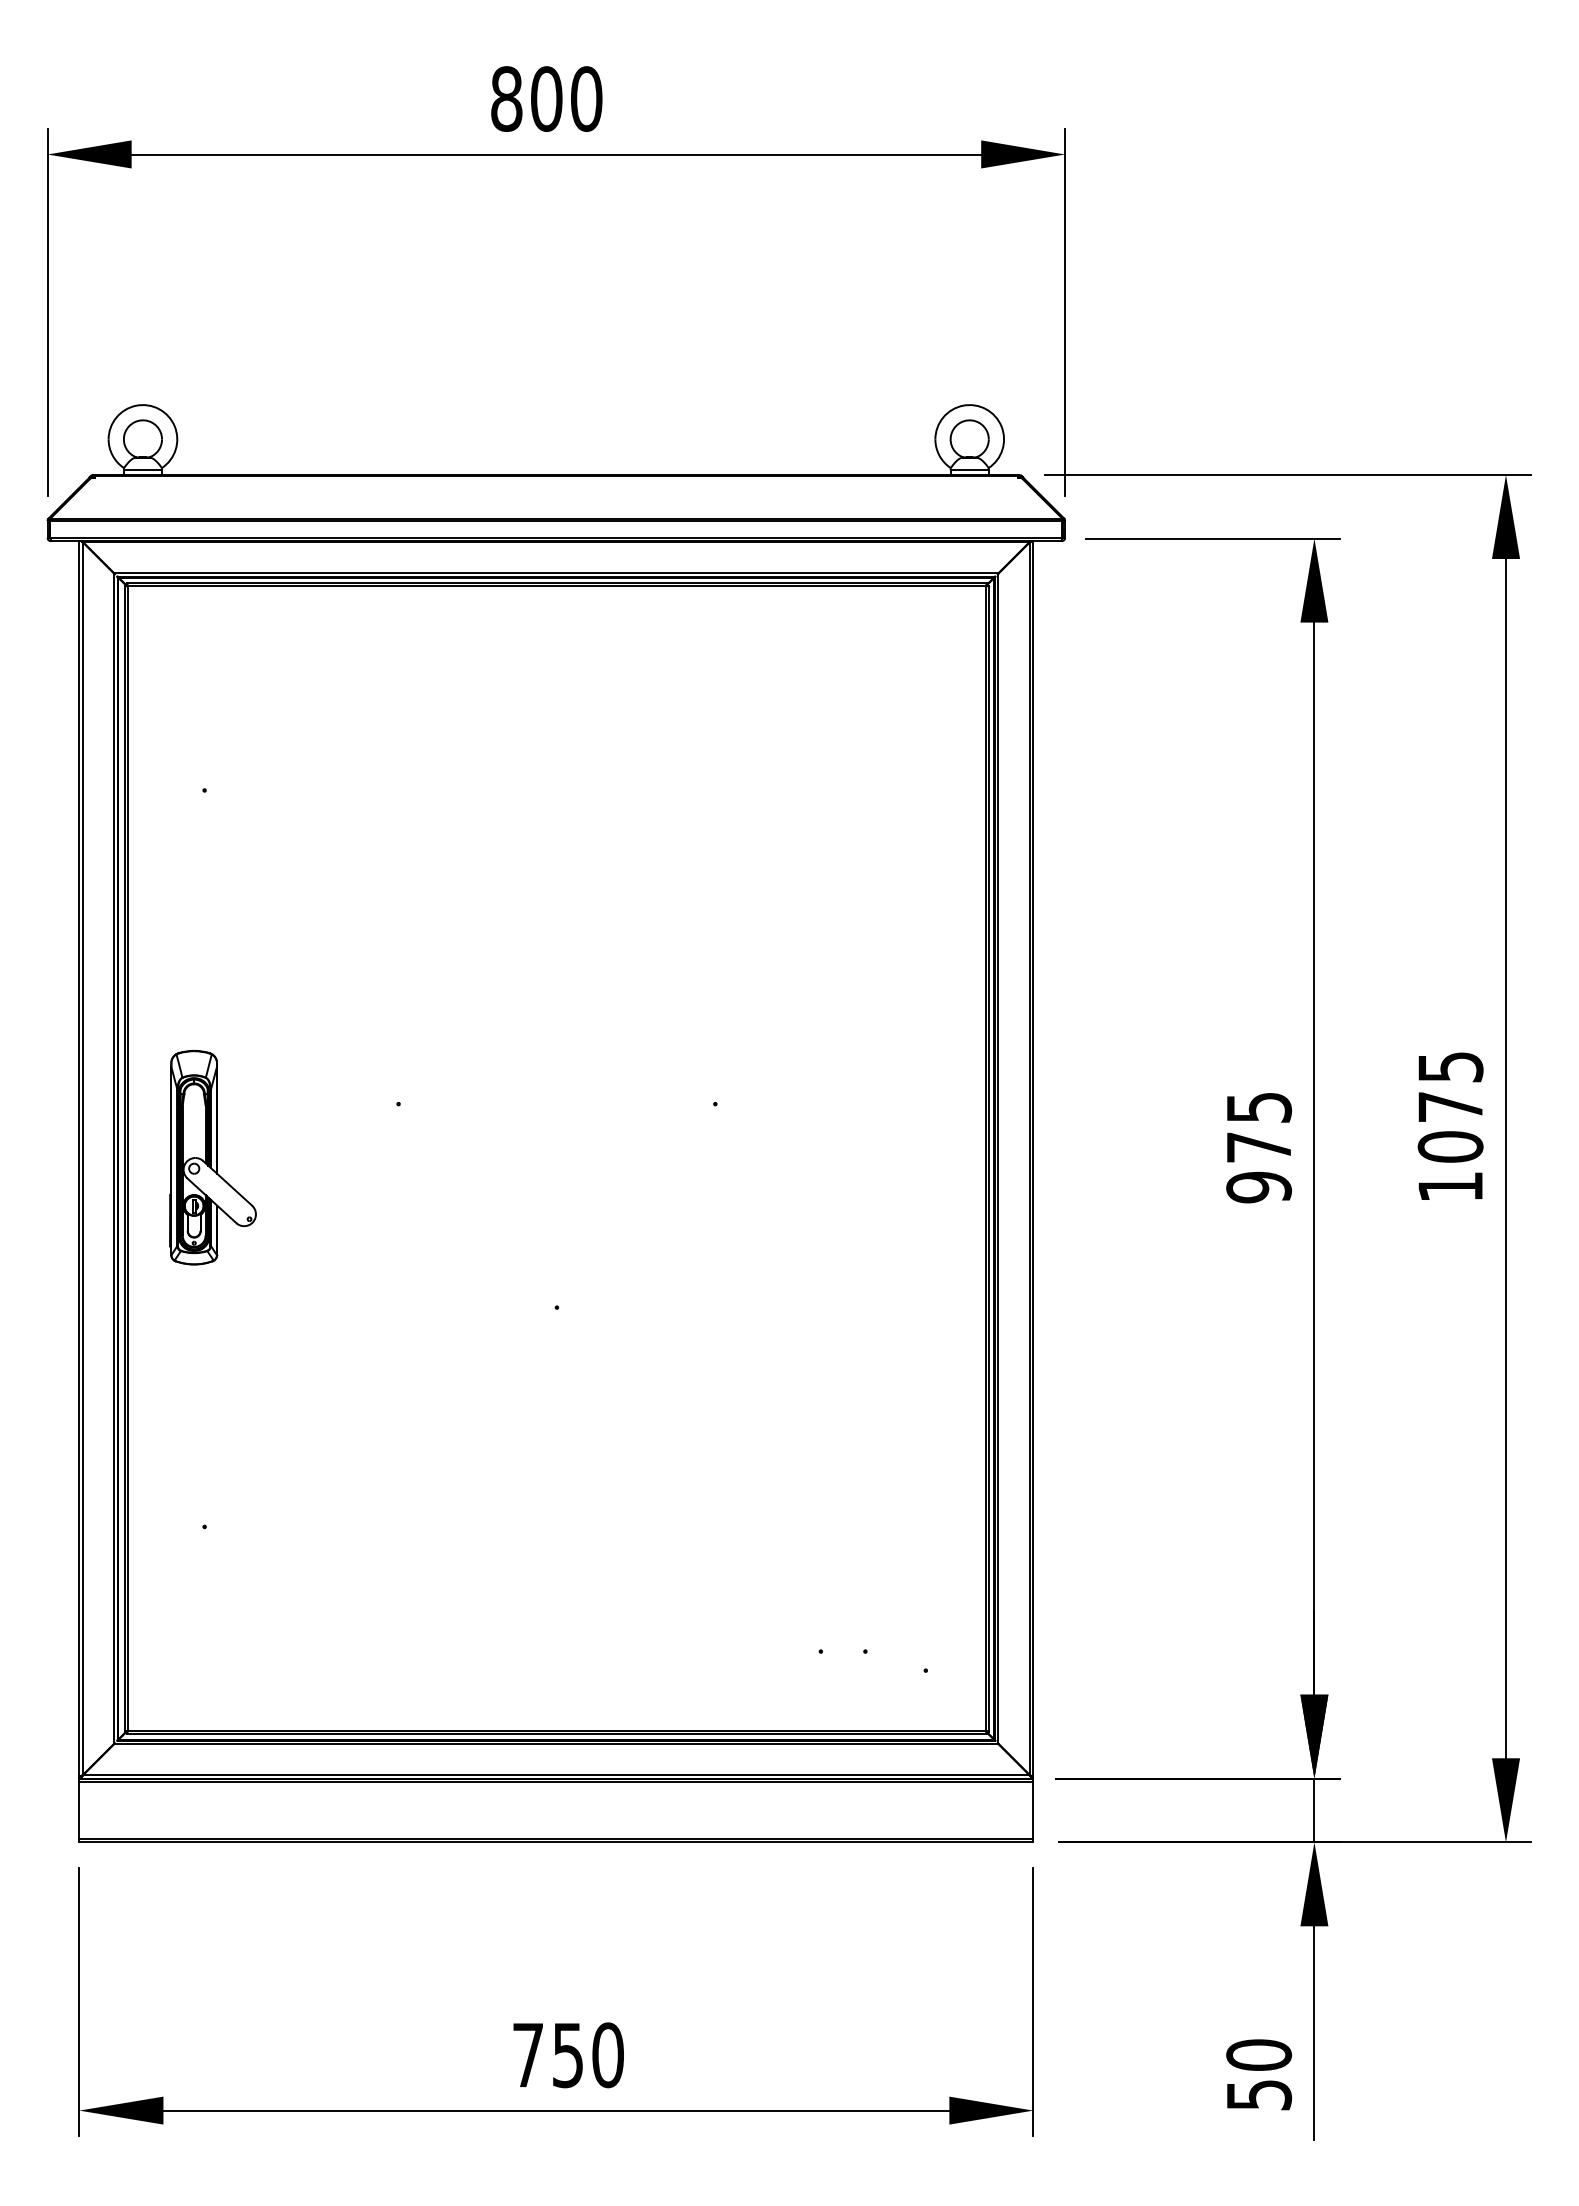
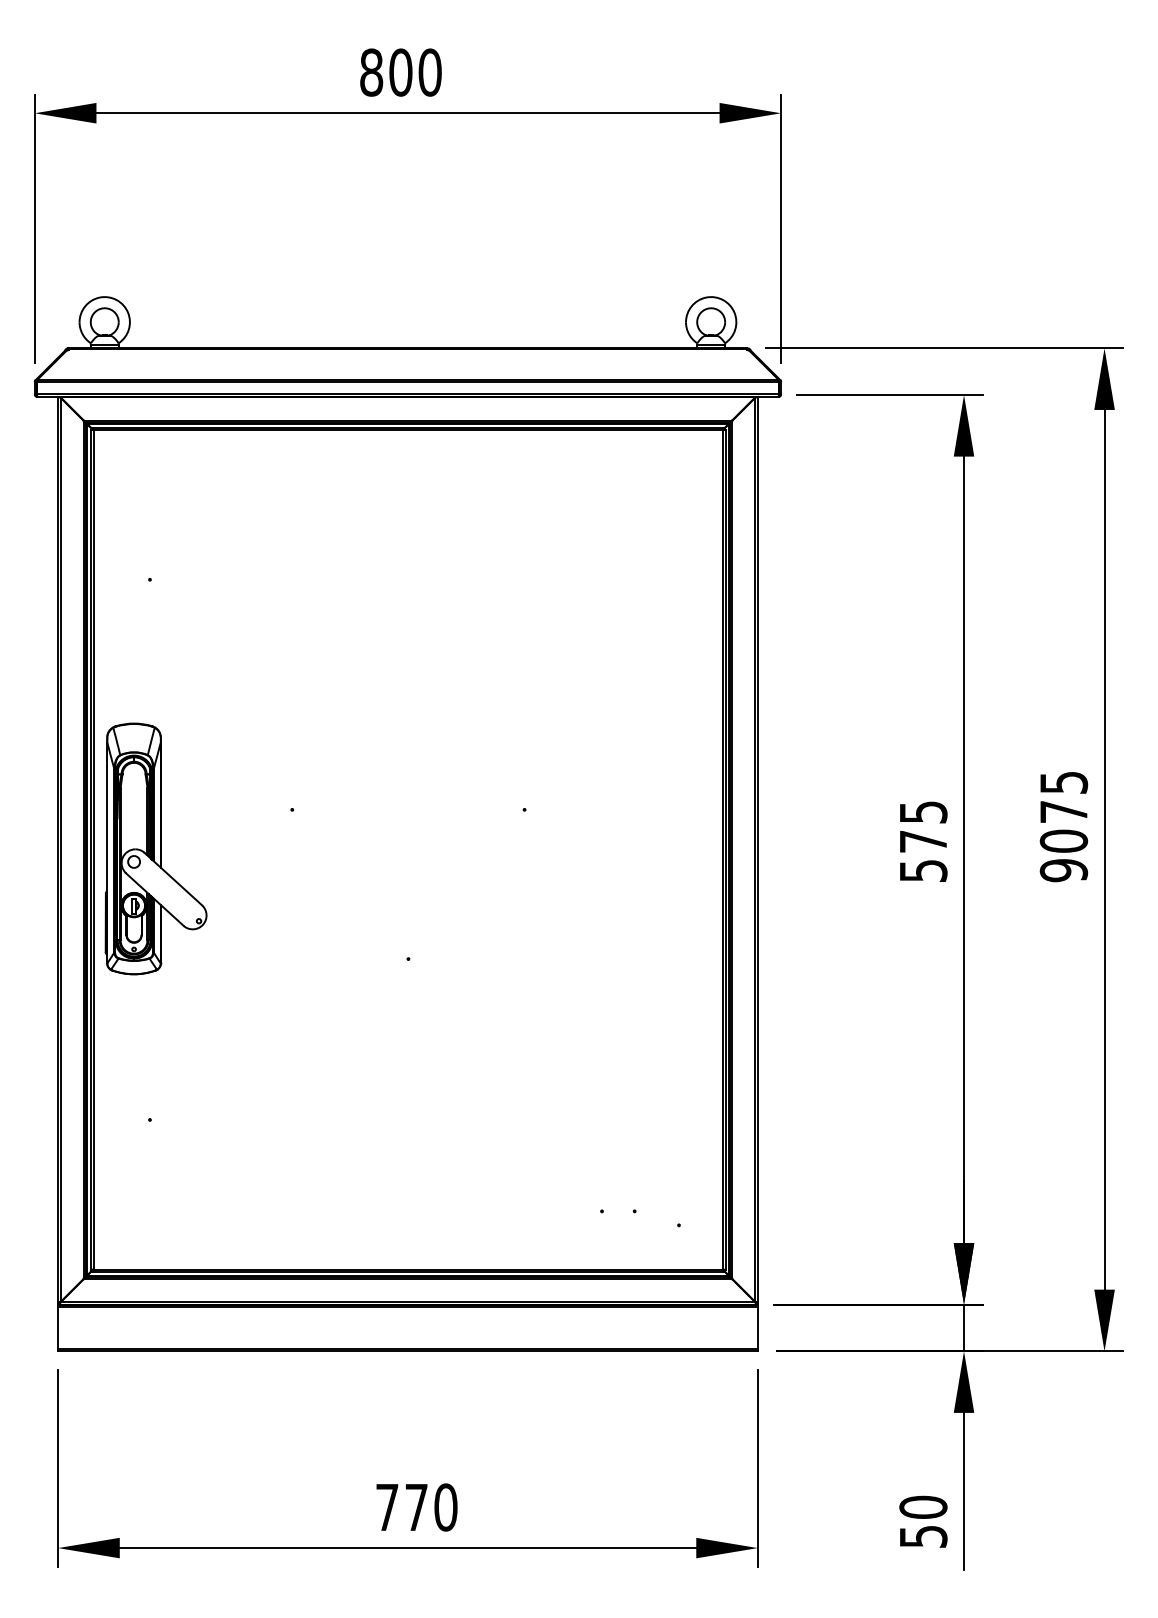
part: (212, 1157) -> (155, 848), size x1.6
text: (1450, 1186) -> (1063, 870), 1075 -> 9075
text: (1258, 1187) -> (923, 870), 975 -> 575
text: (567, 2055) -> (416, 1507), 750 -> 770

